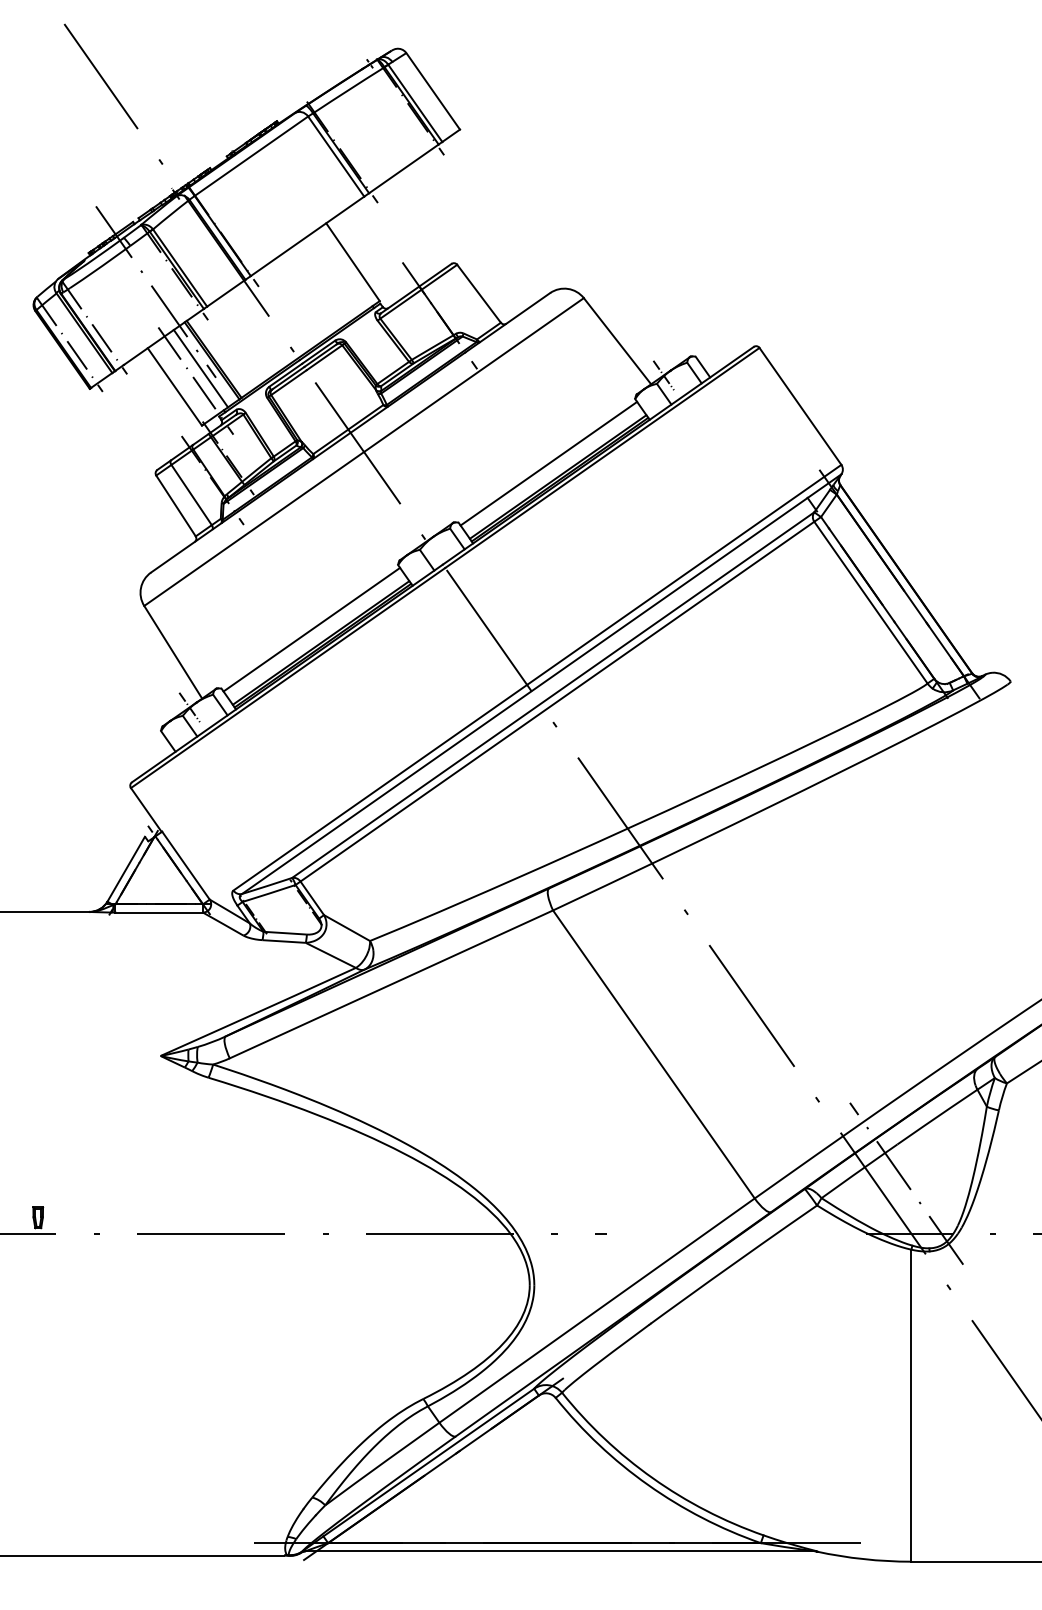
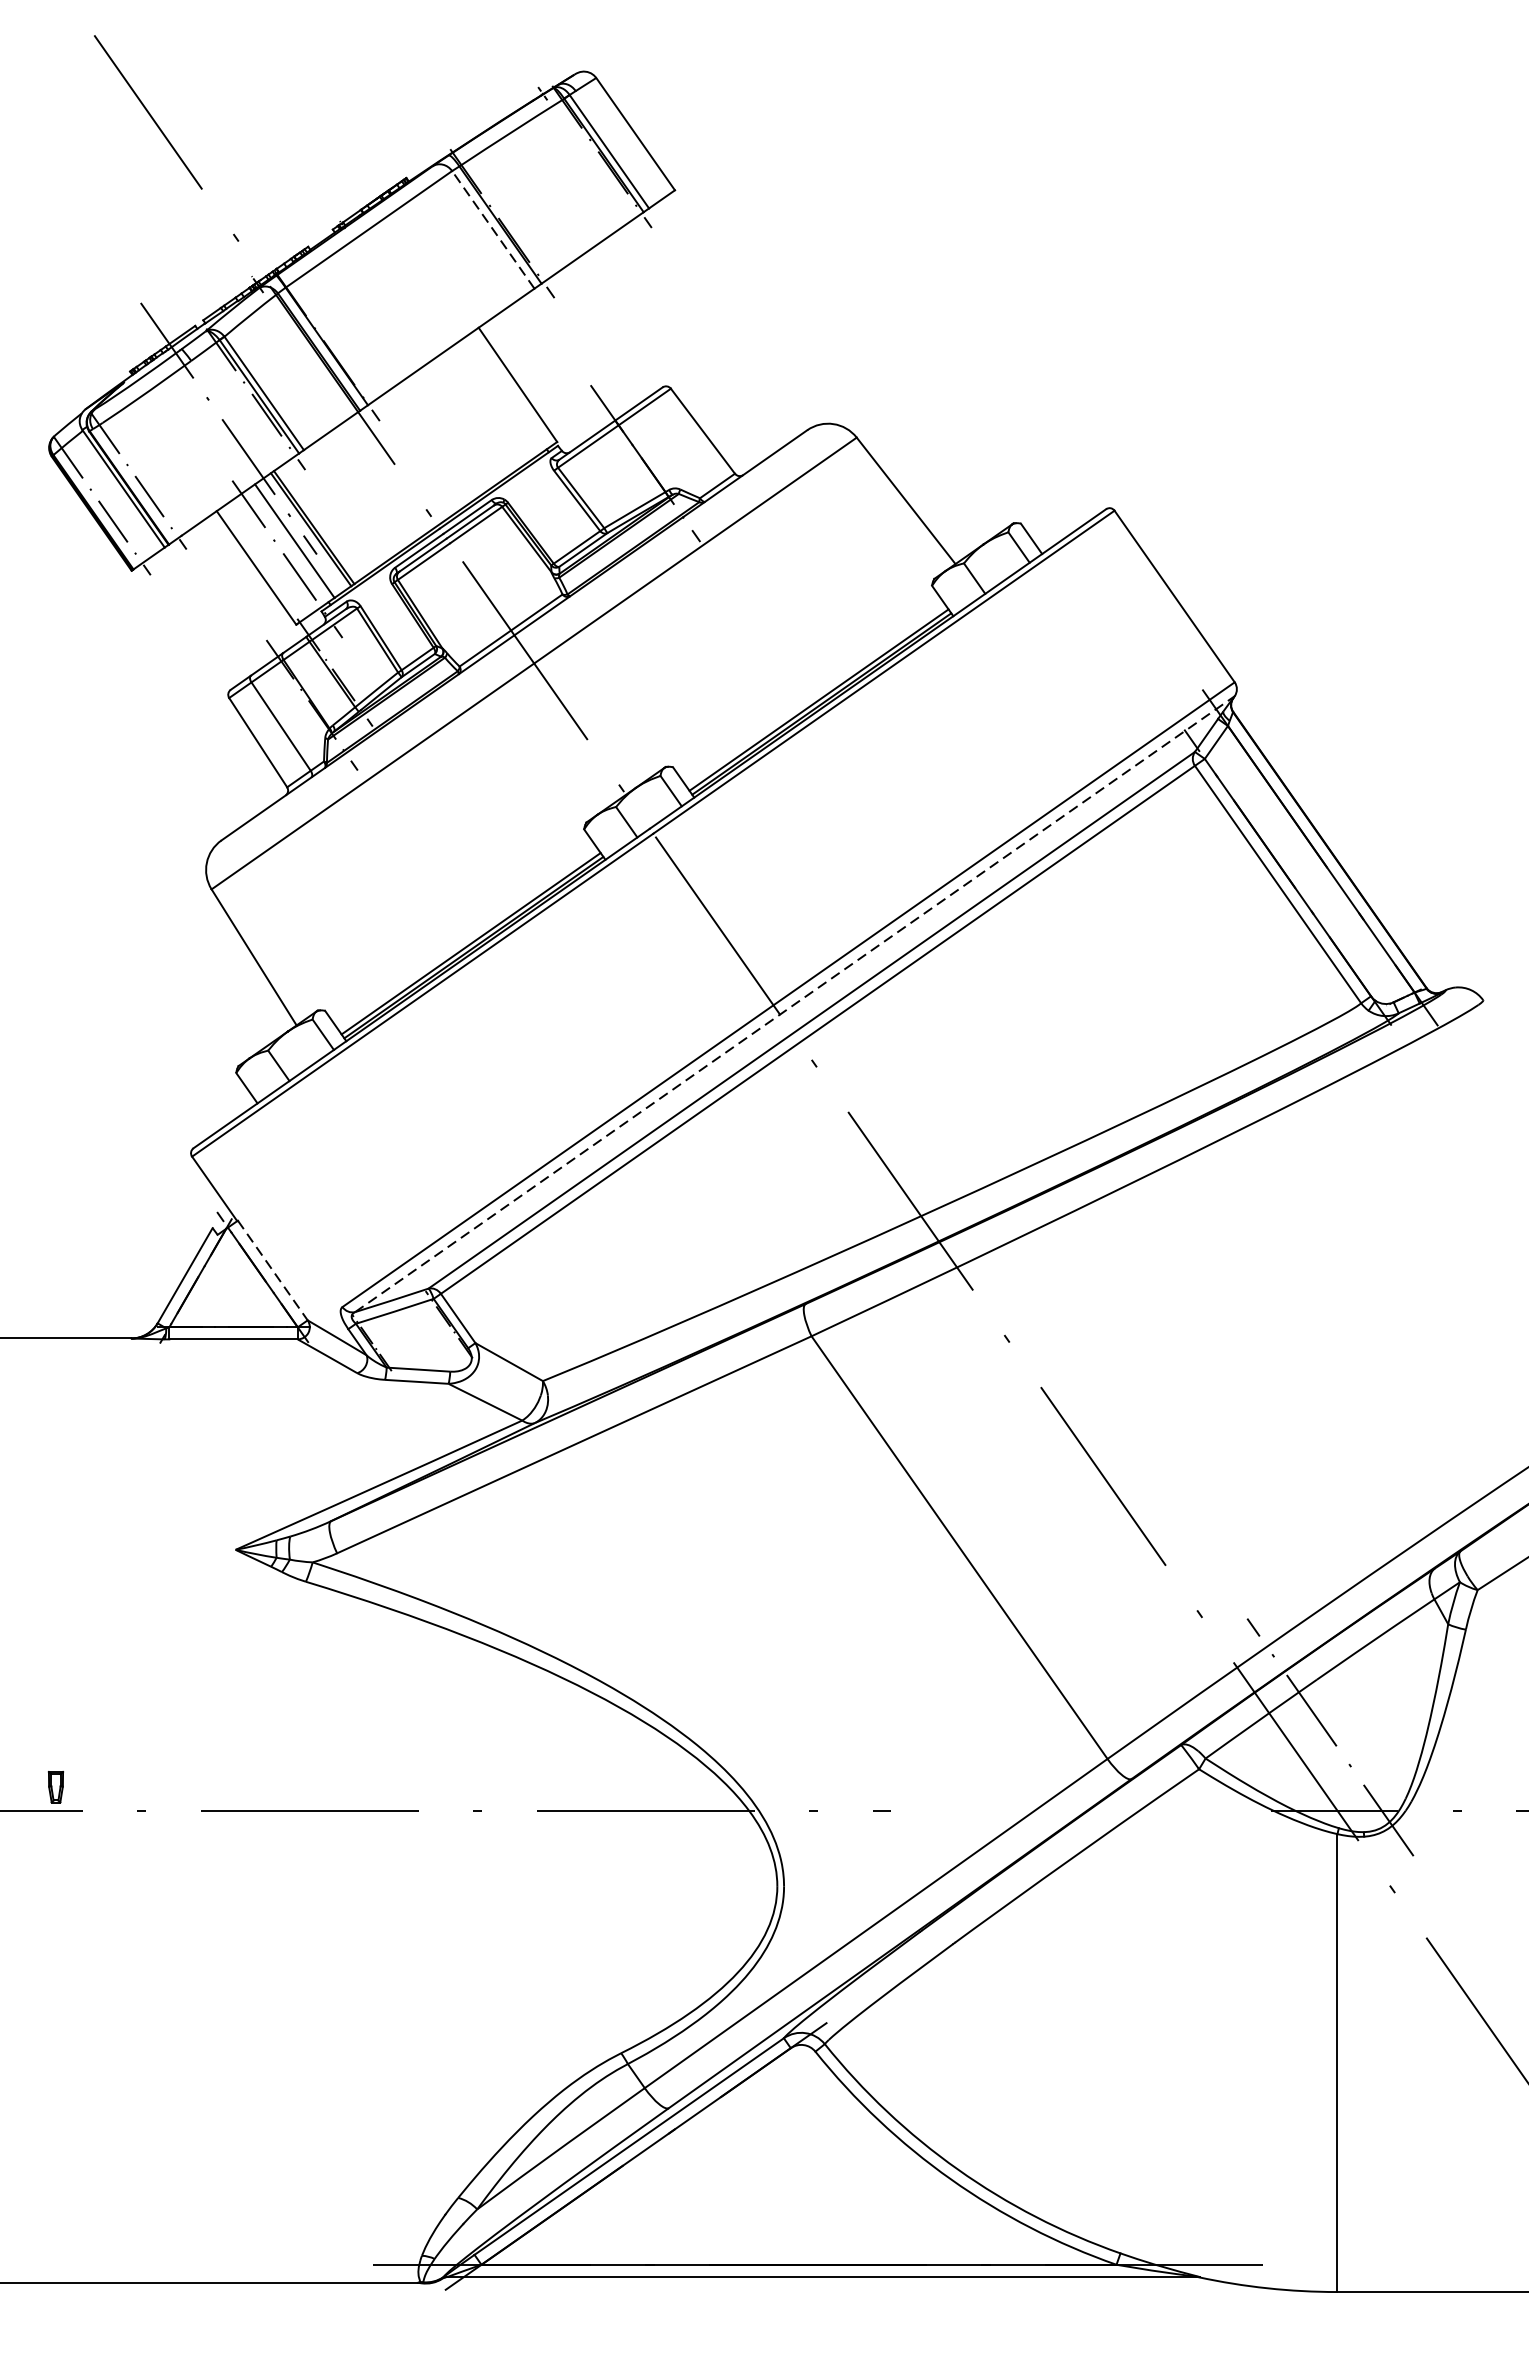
line: (336, 156) -> (493, 229), solid -> dashed
line: (663, 375) -> (973, 551), removed
line: (548, 463) -> (804, 680), removed
line: (311, 629) -> (457, 923), removed
line: (541, 684) -> (794, 1004), solid -> dashed
line: (189, 707) -> (277, 1038), removed
line: (186, 866) -> (273, 1271), solid -> dashed

